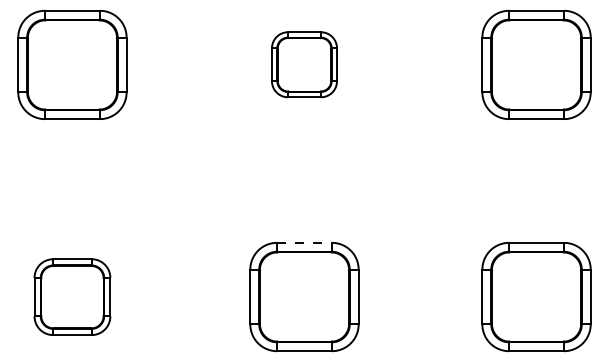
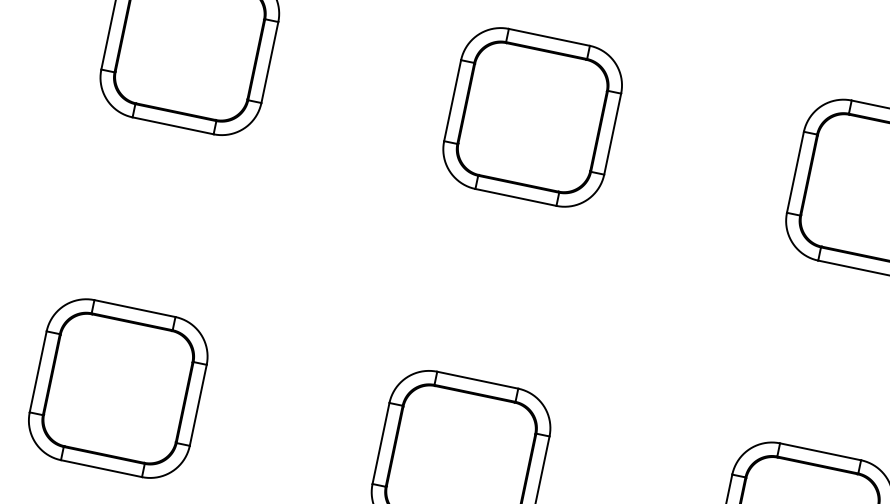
part: (304, 64) -> (532, 116), size x1.67
line: (304, 242) -> (477, 379), dashed -> solid
part: (72, 297) -> (118, 389), size x1.43

